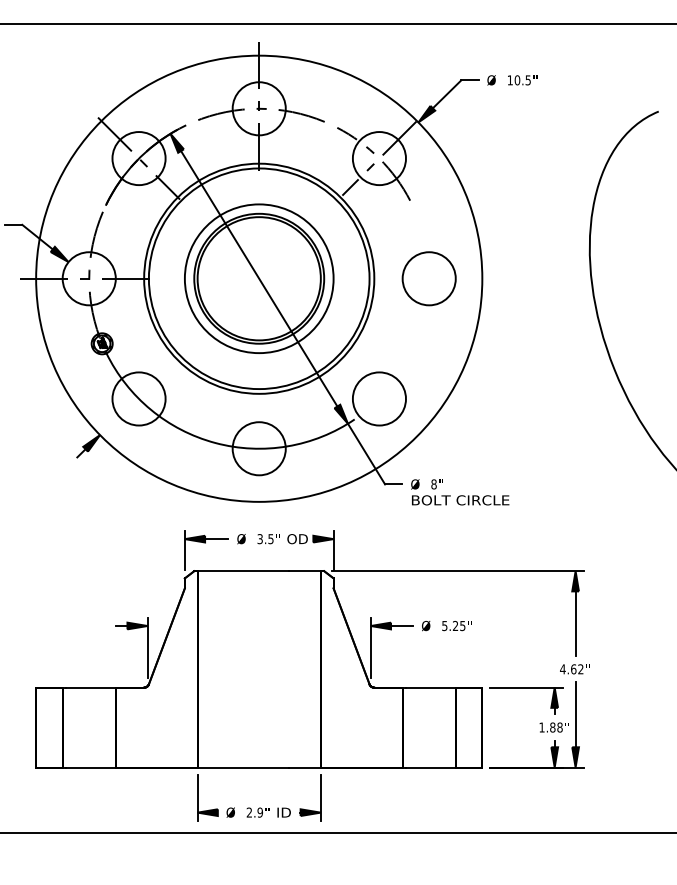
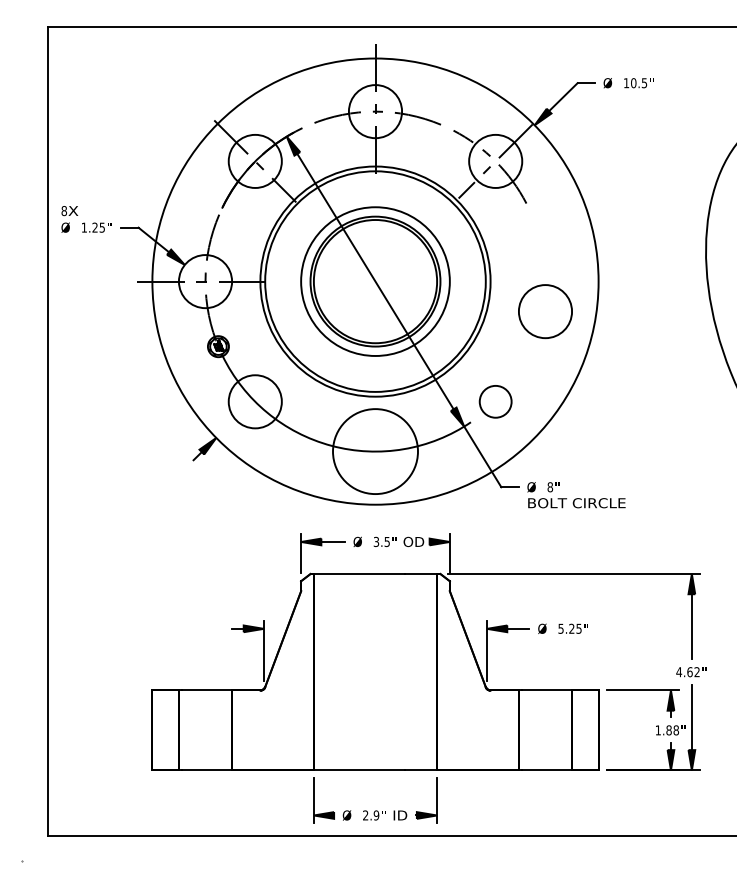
circle: (429, 278) -> (545, 311), moved
circle: (379, 398) -> (495, 401), size x0.6
circle: (259, 448) -> (375, 451), size x1.6

